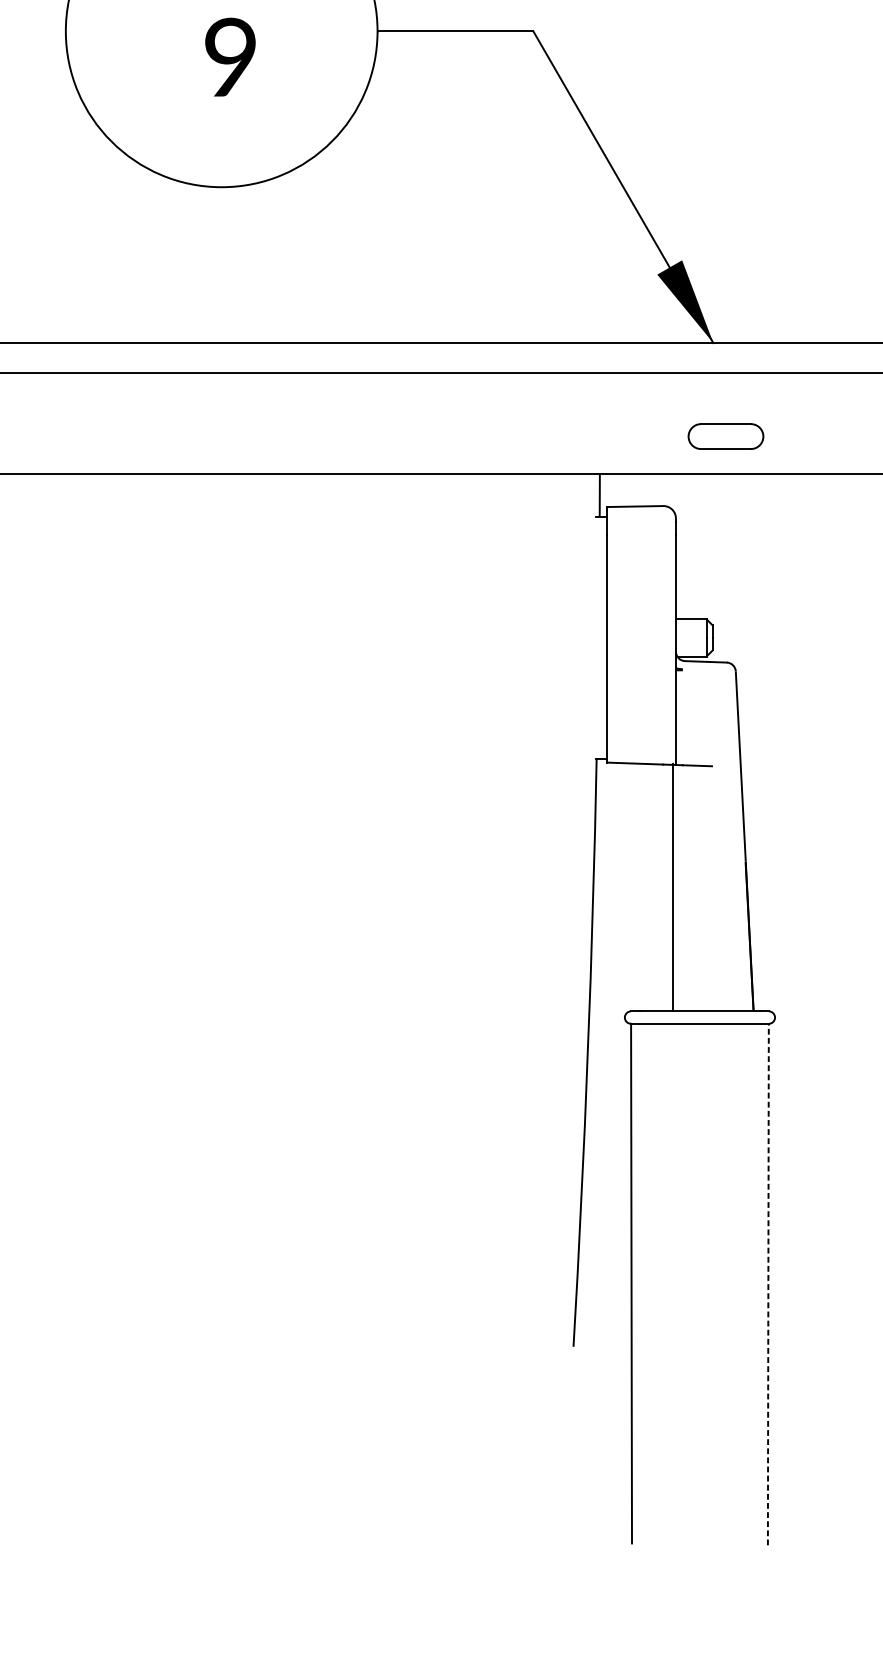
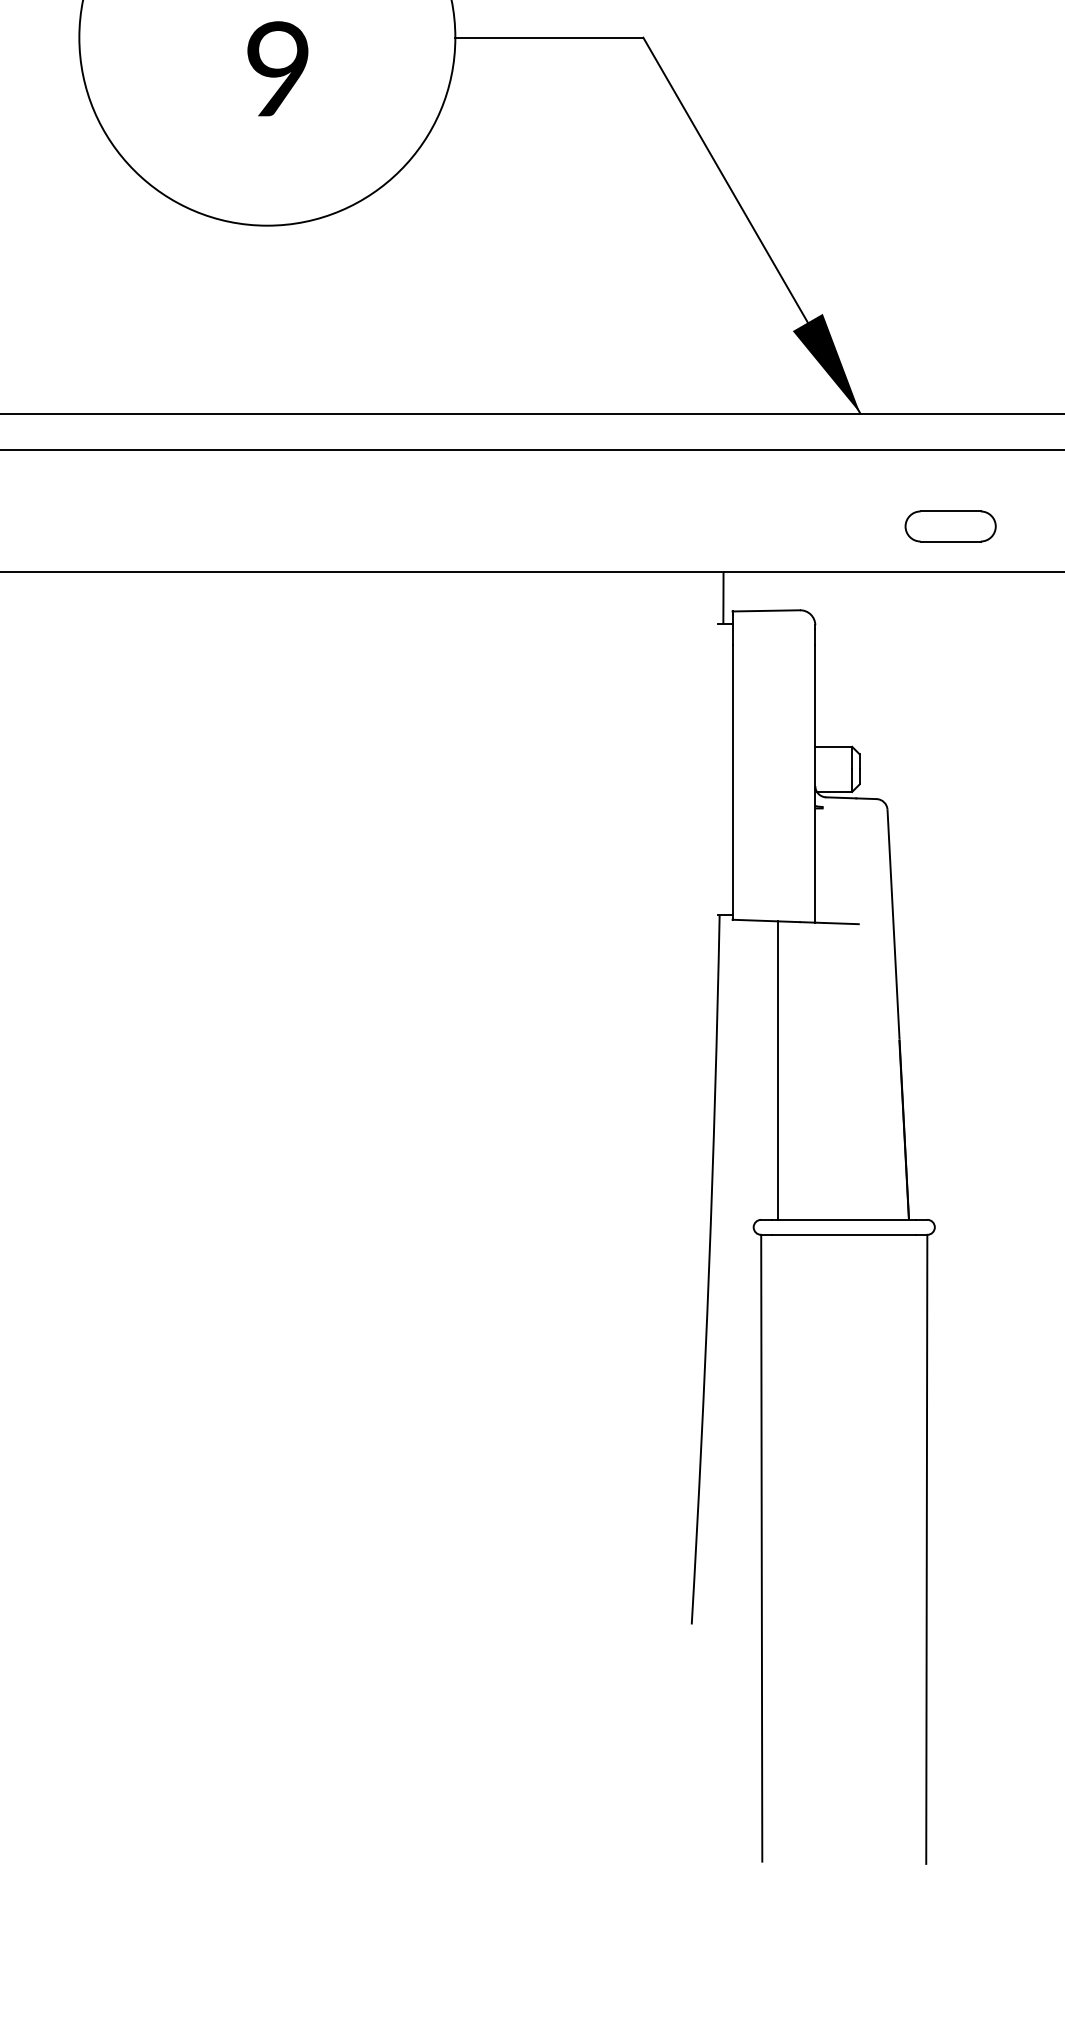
part: (725, 436) -> (950, 526), moved
line: (673, 887) -> (778, 1070), moved
line: (768, 1284) -> (926, 1549), dashed -> solid

